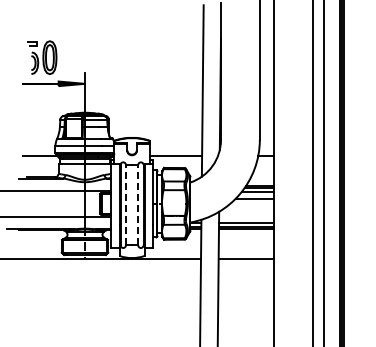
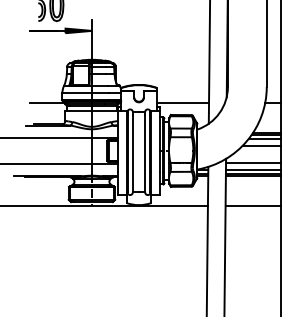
line: (125, 206) -> (132, 153), dashed -> solid
line: (138, 206) -> (145, 153), dashed -> solid
line: (246, 216) -> (253, 163), added

